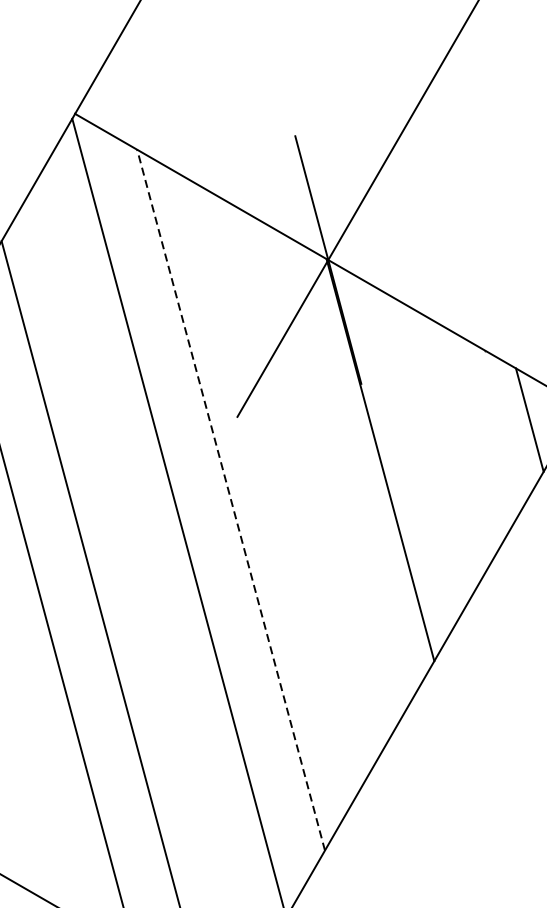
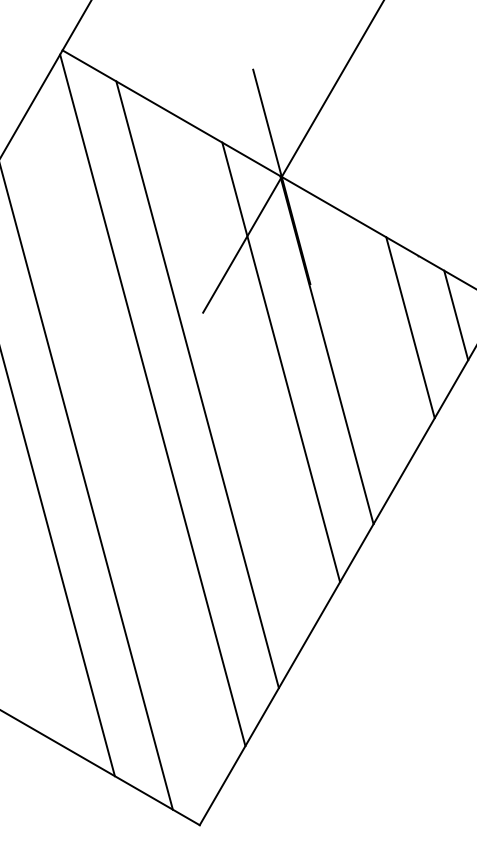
line: (477, 433) -> (410, 327), added
line: (327, 474) -> (281, 362), added
line: (230, 499) -> (197, 384), dashed -> solid

